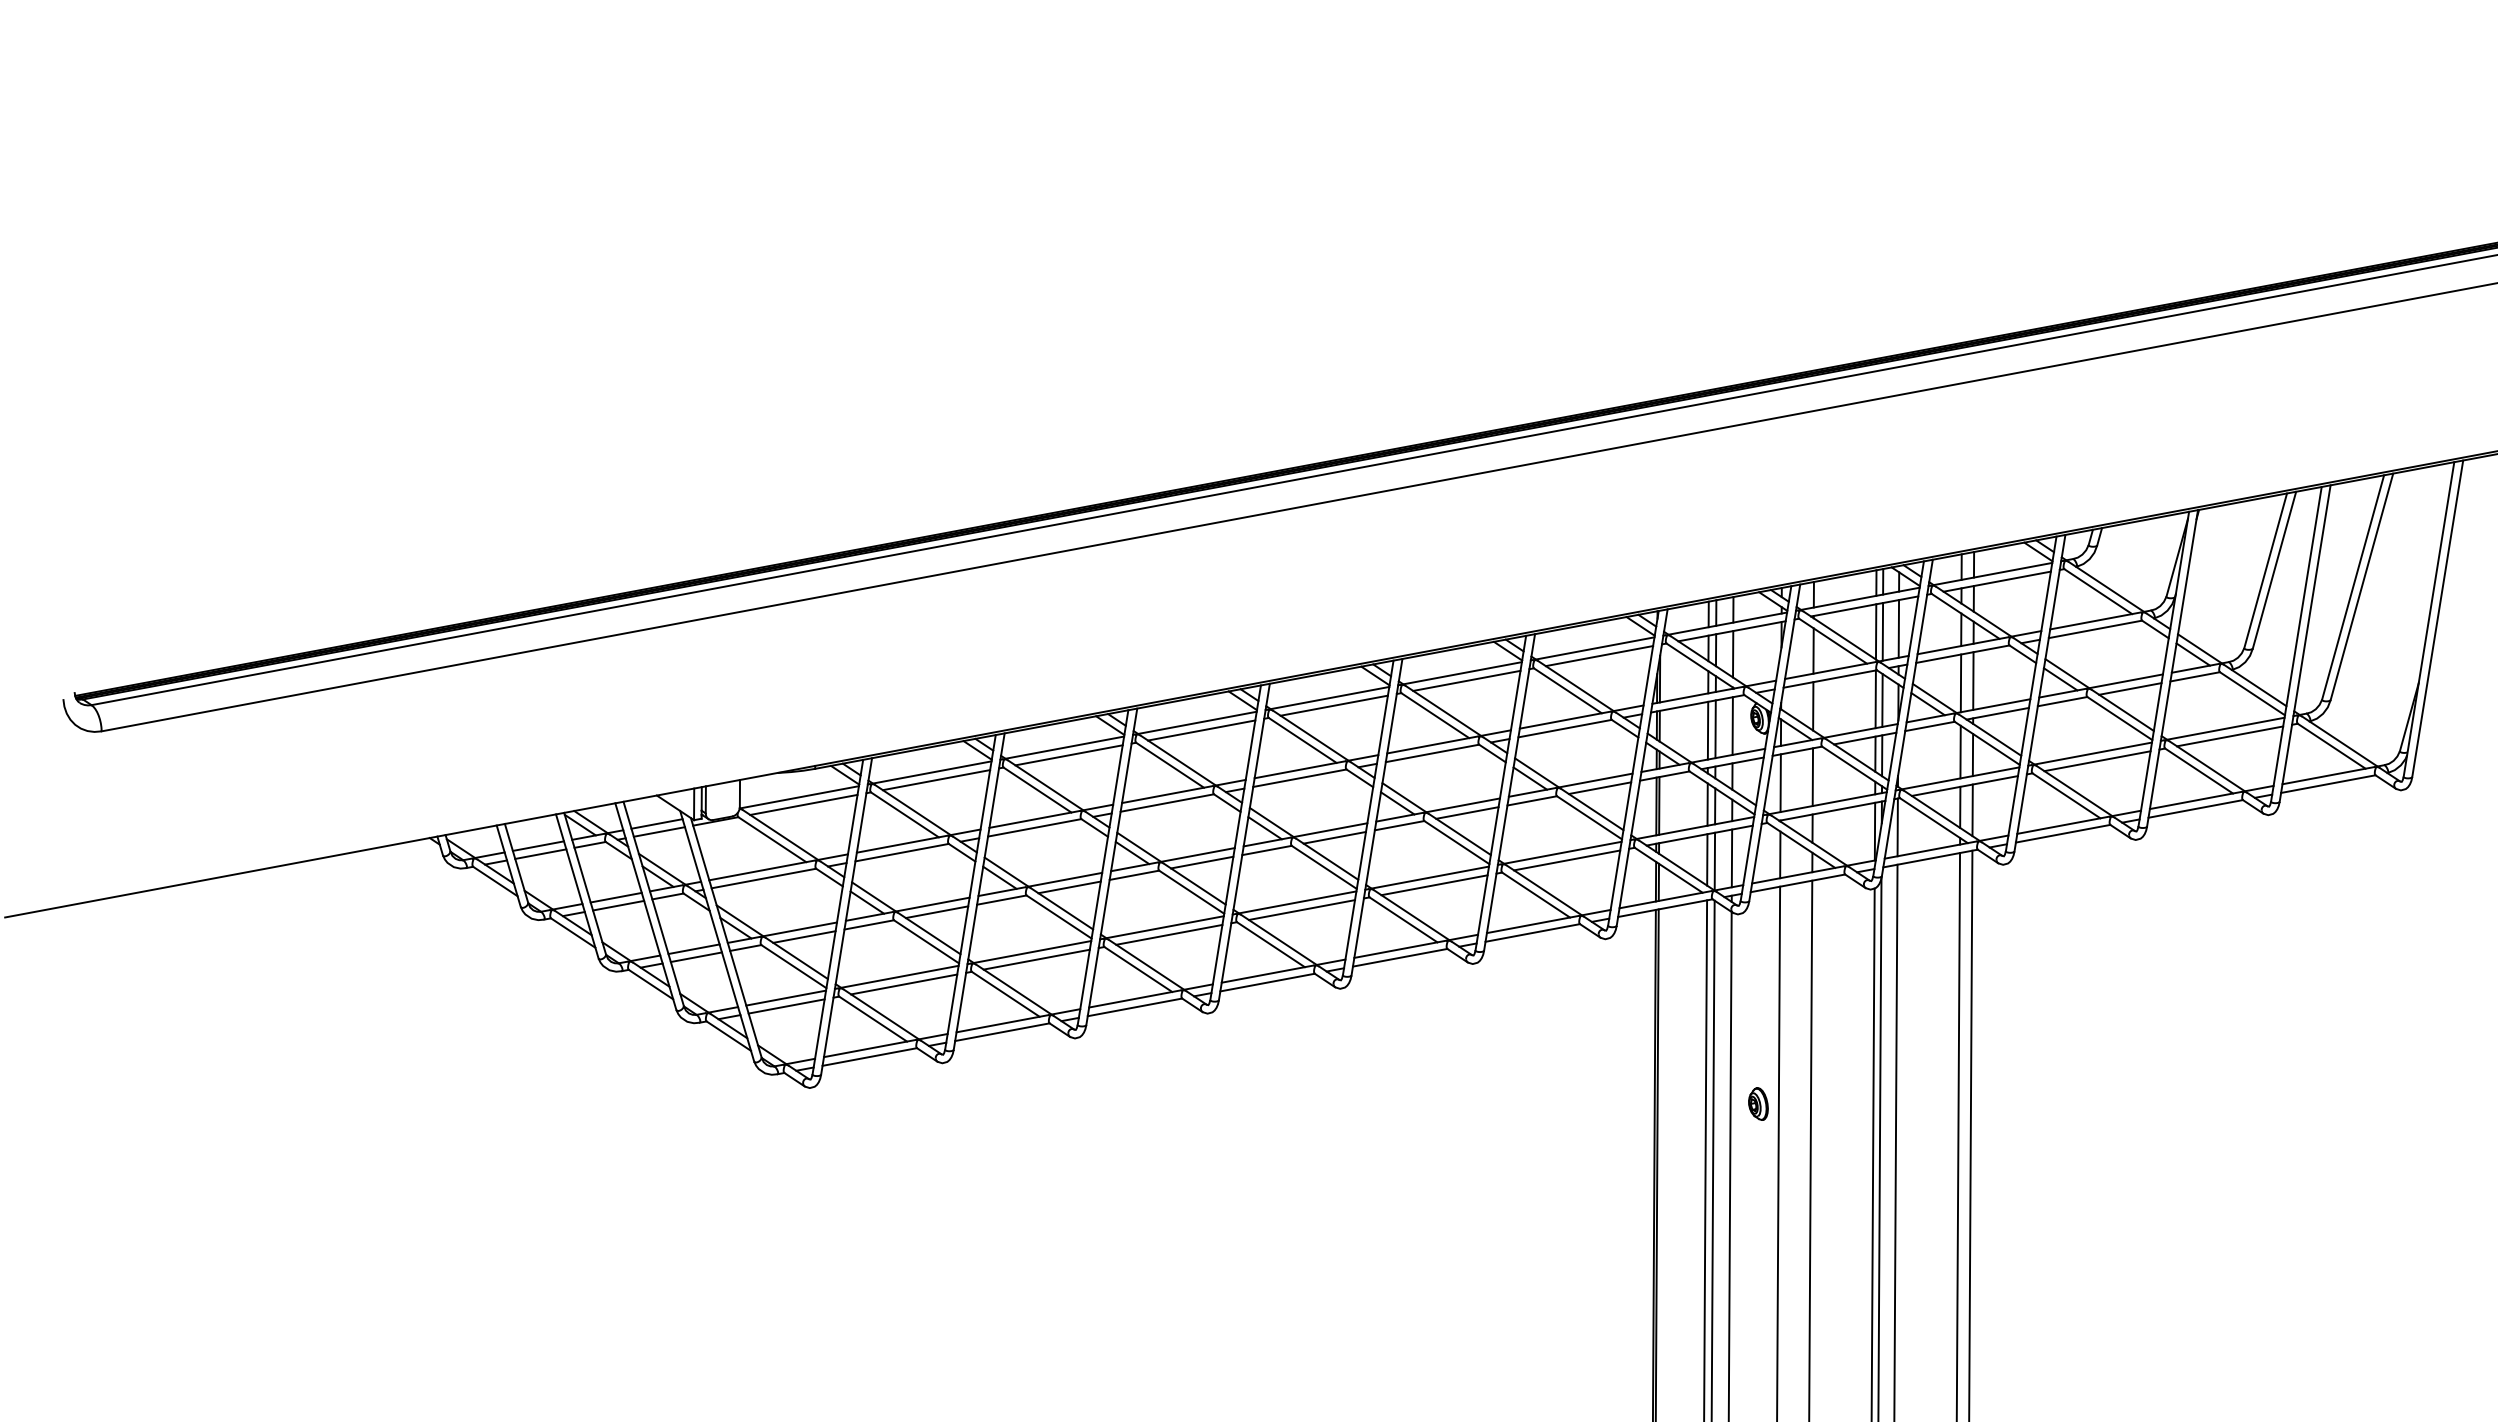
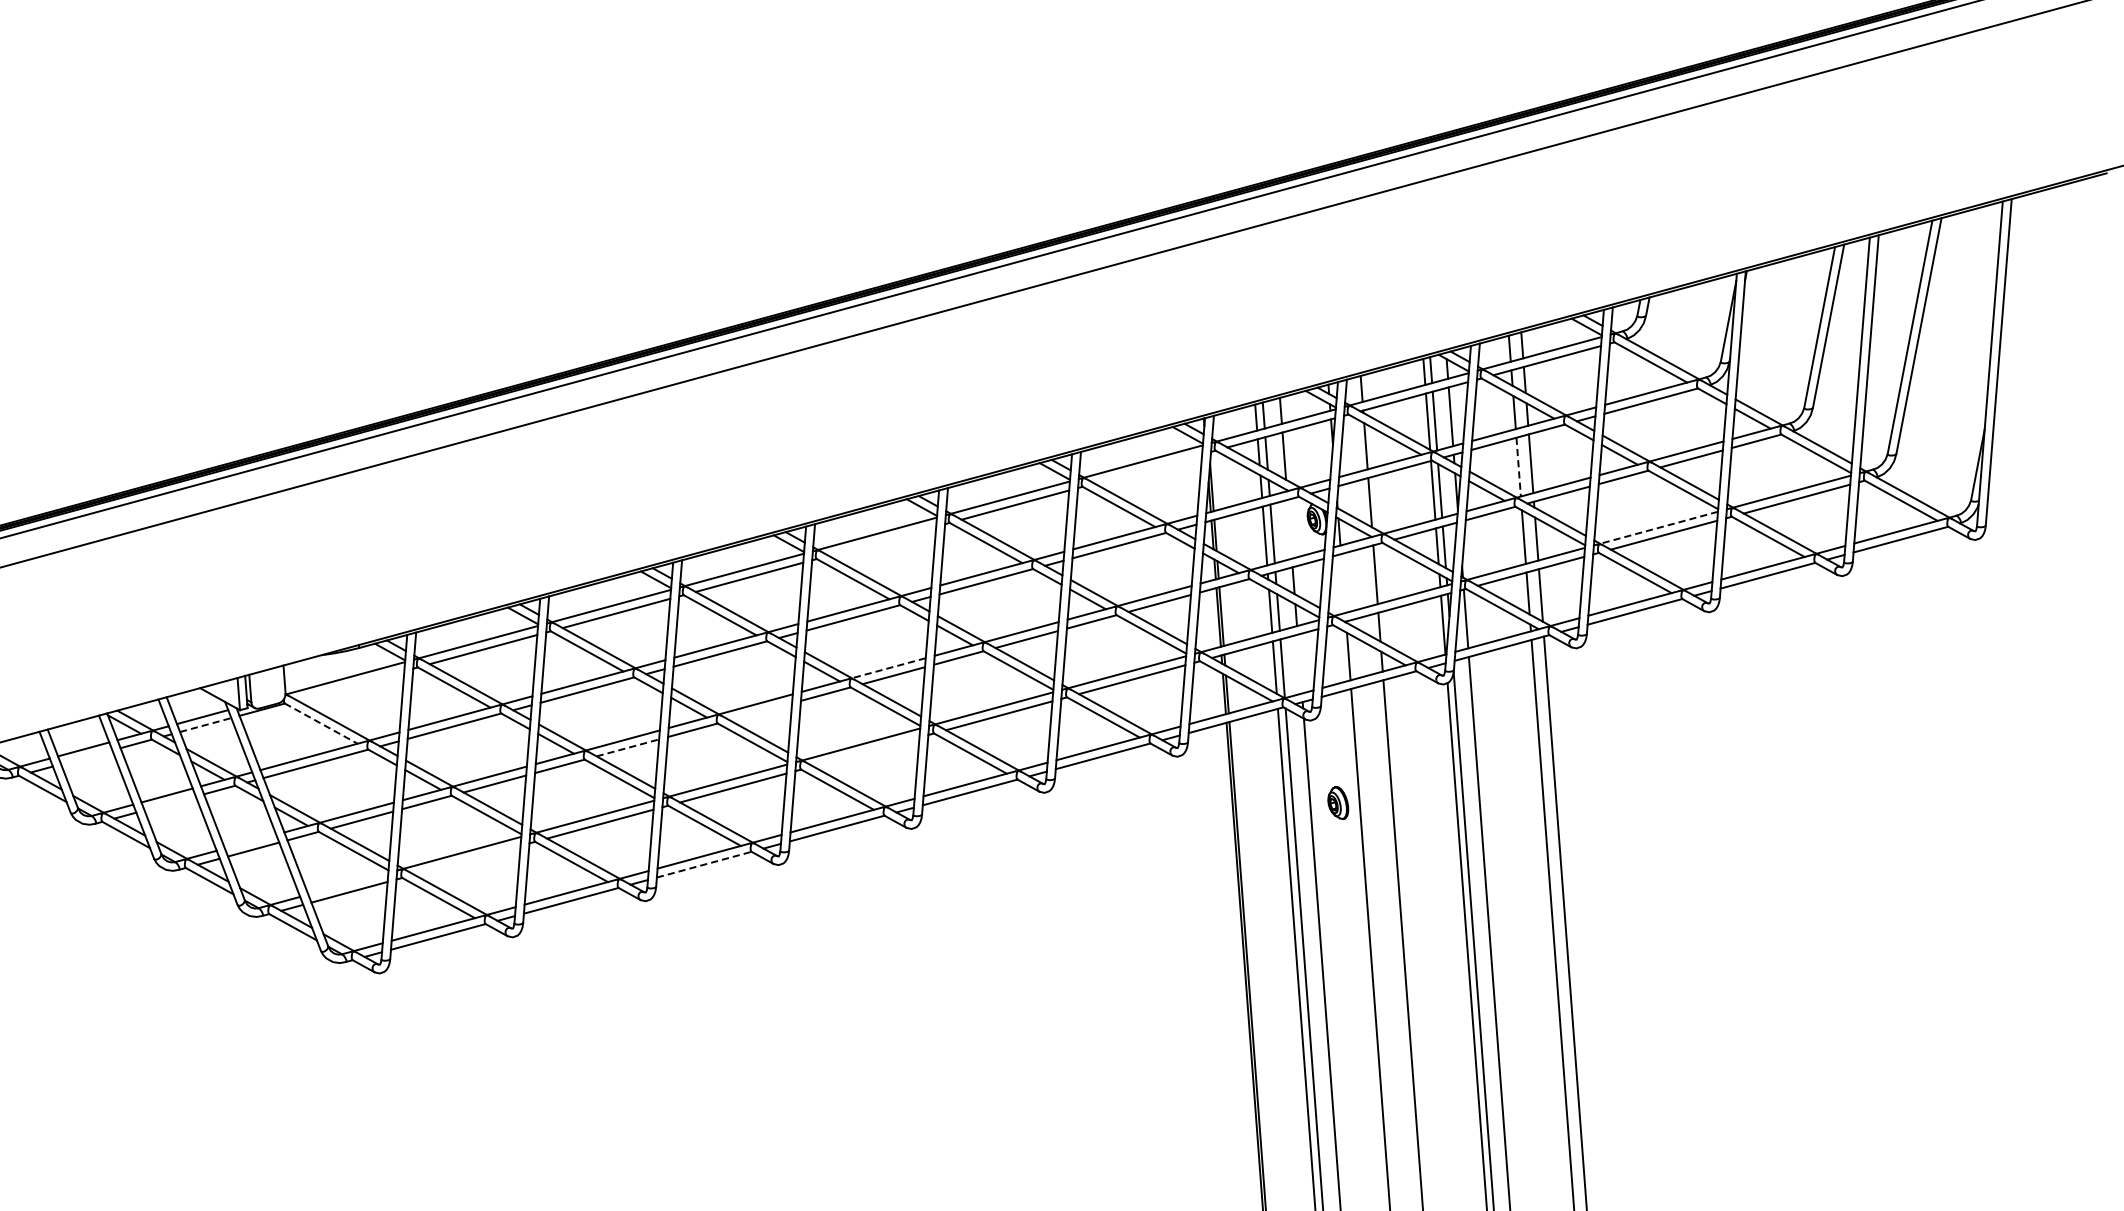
line: (1599, 656) -> (1148, 469), removed
line: (1960, 683) -> (1518, 467), solid -> dashed
line: (1333, 705) -> (881, 541), removed
line: (1732, 725) -> (1289, 528), removed
line: (2093, 753) -> (1659, 527), solid -> dashed
line: (1780, 783) -> (1343, 583), removed
line: (803, 804) -> (350, 685), removed
line: (1330, 830) -> (888, 668), solid -> dashed
line: (659, 831) -> (205, 724), solid -> dashed
line: (772, 839) -> (321, 723), solid -> dashed
line: (540, 853) -> (86, 756), removed
line: (1731, 858) -> (1299, 664), removed
line: (1202, 862) -> (761, 711), removed
line: (1069, 887) -> (627, 748), solid -> dashed
line: (618, 905) -> (170, 803), removed
line: (1301, 909) -> (865, 751), removed
line: (693, 949) -> (250, 841), removed
line: (904, 984) -> (467, 860), removed
line: (786, 997) -> (348, 883), removed
line: (1135, 1007) -> (704, 864), solid -> dashed
part: (1758, 1103) -> (1338, 802), moved

